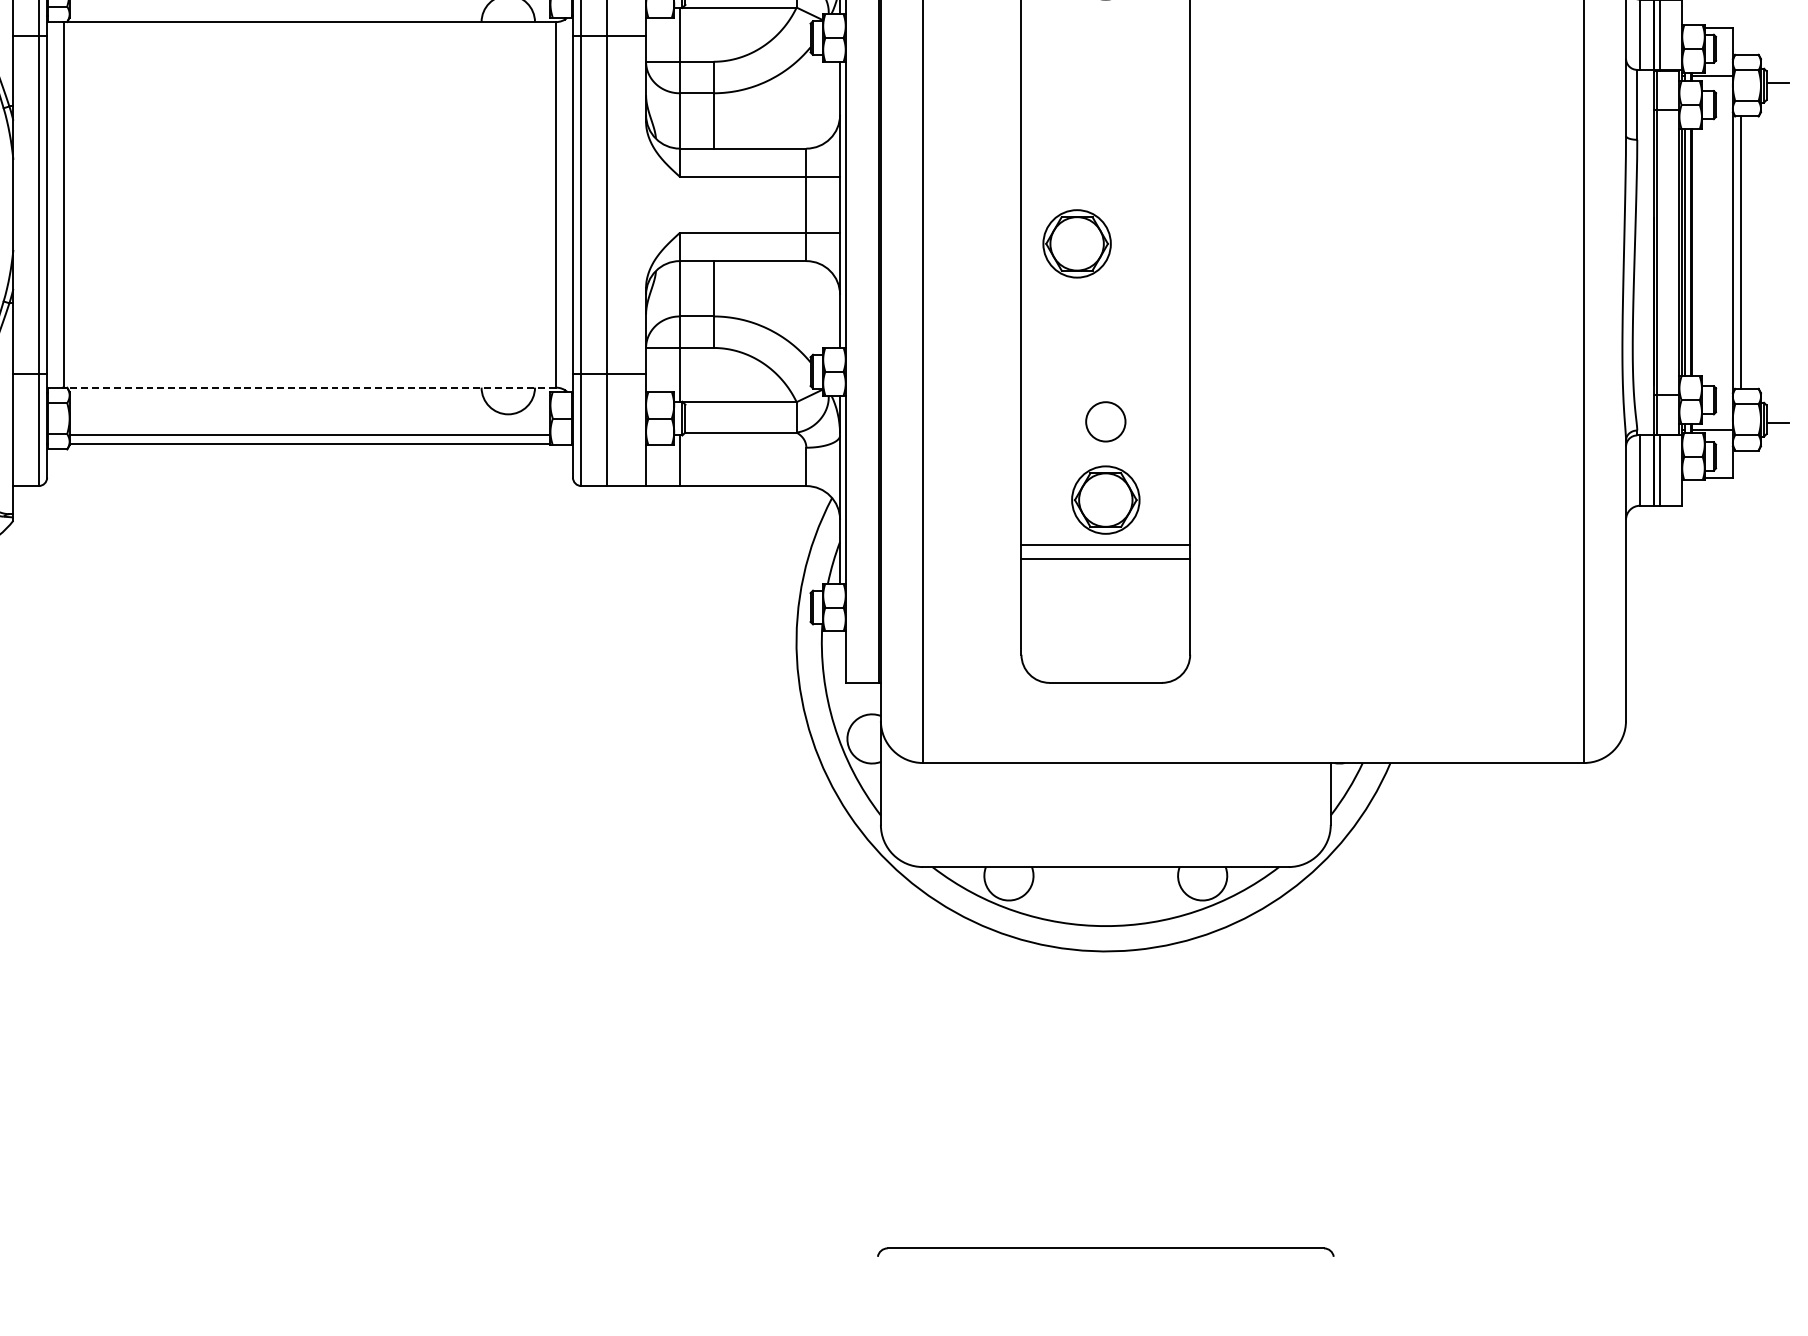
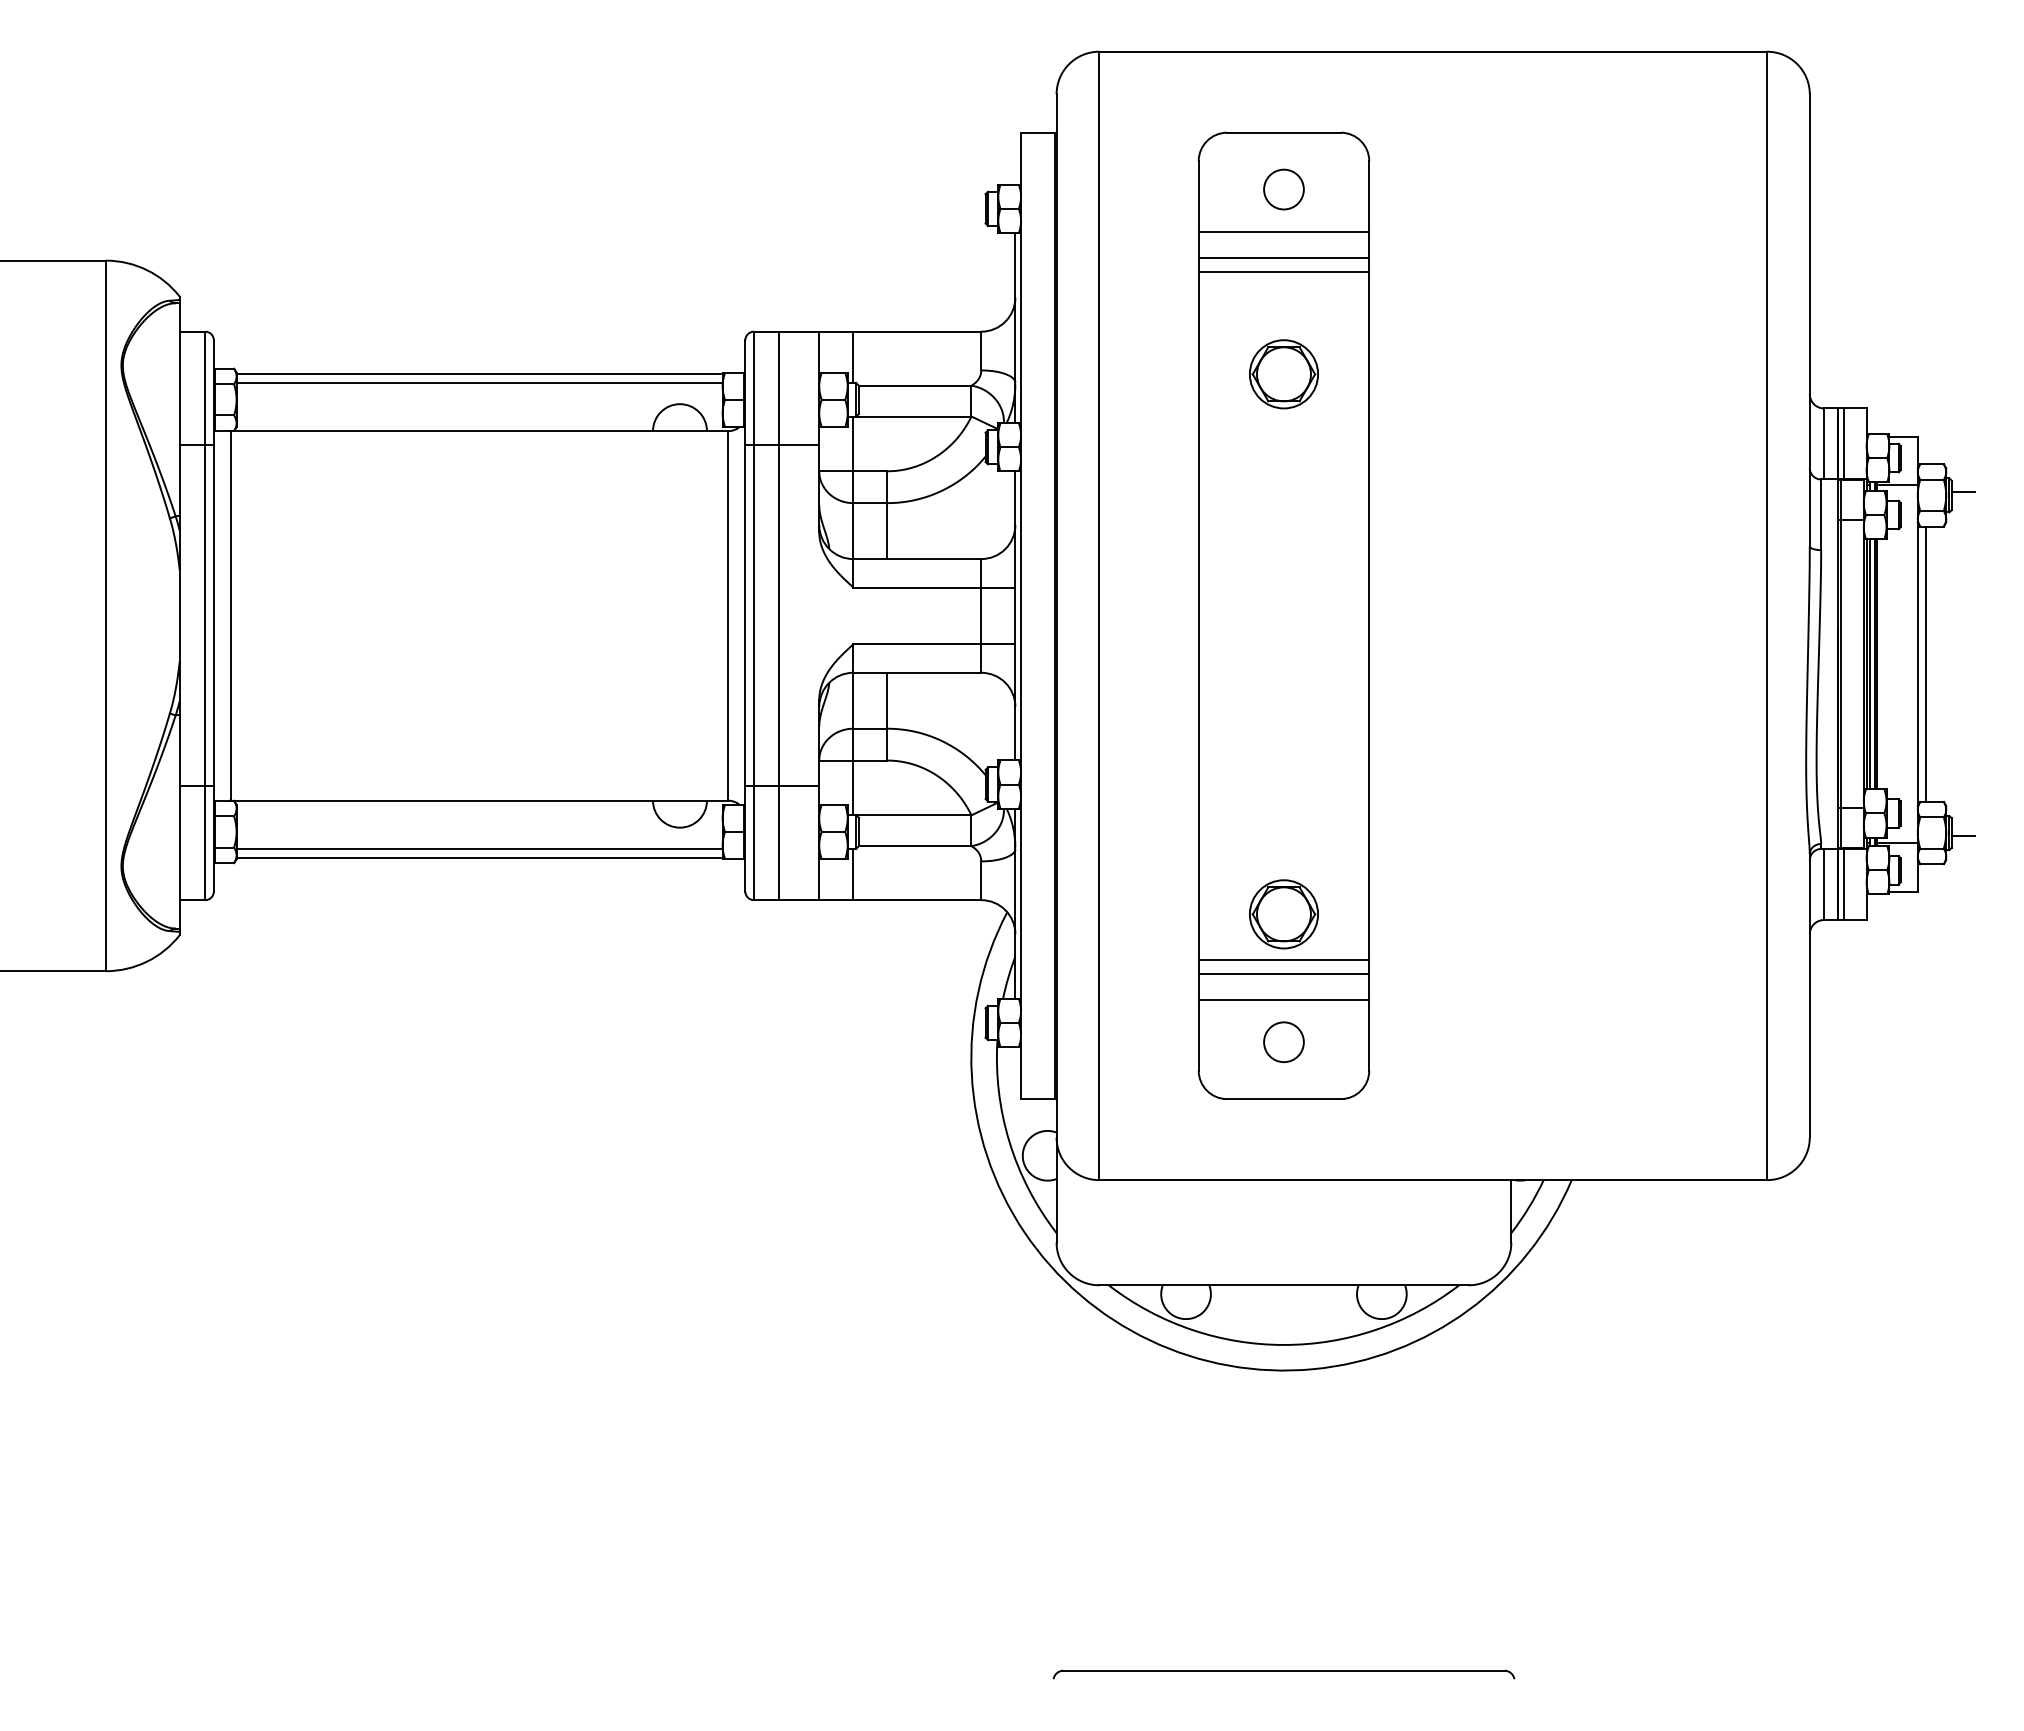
part: (1076, 244) -> (1254, 655), removed
line: (309, 387) -> (479, 800), dashed -> solid
circle: (1105, 421) -> (1283, 1041), moved
line: (1105, 584) -> (1283, 999), added

